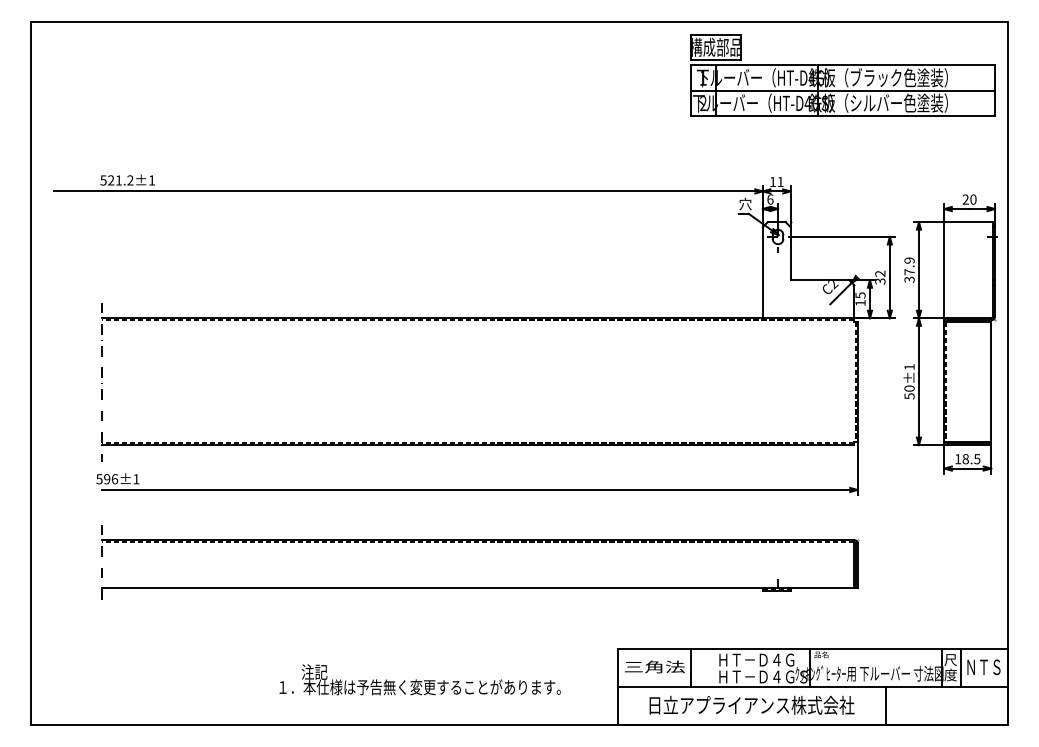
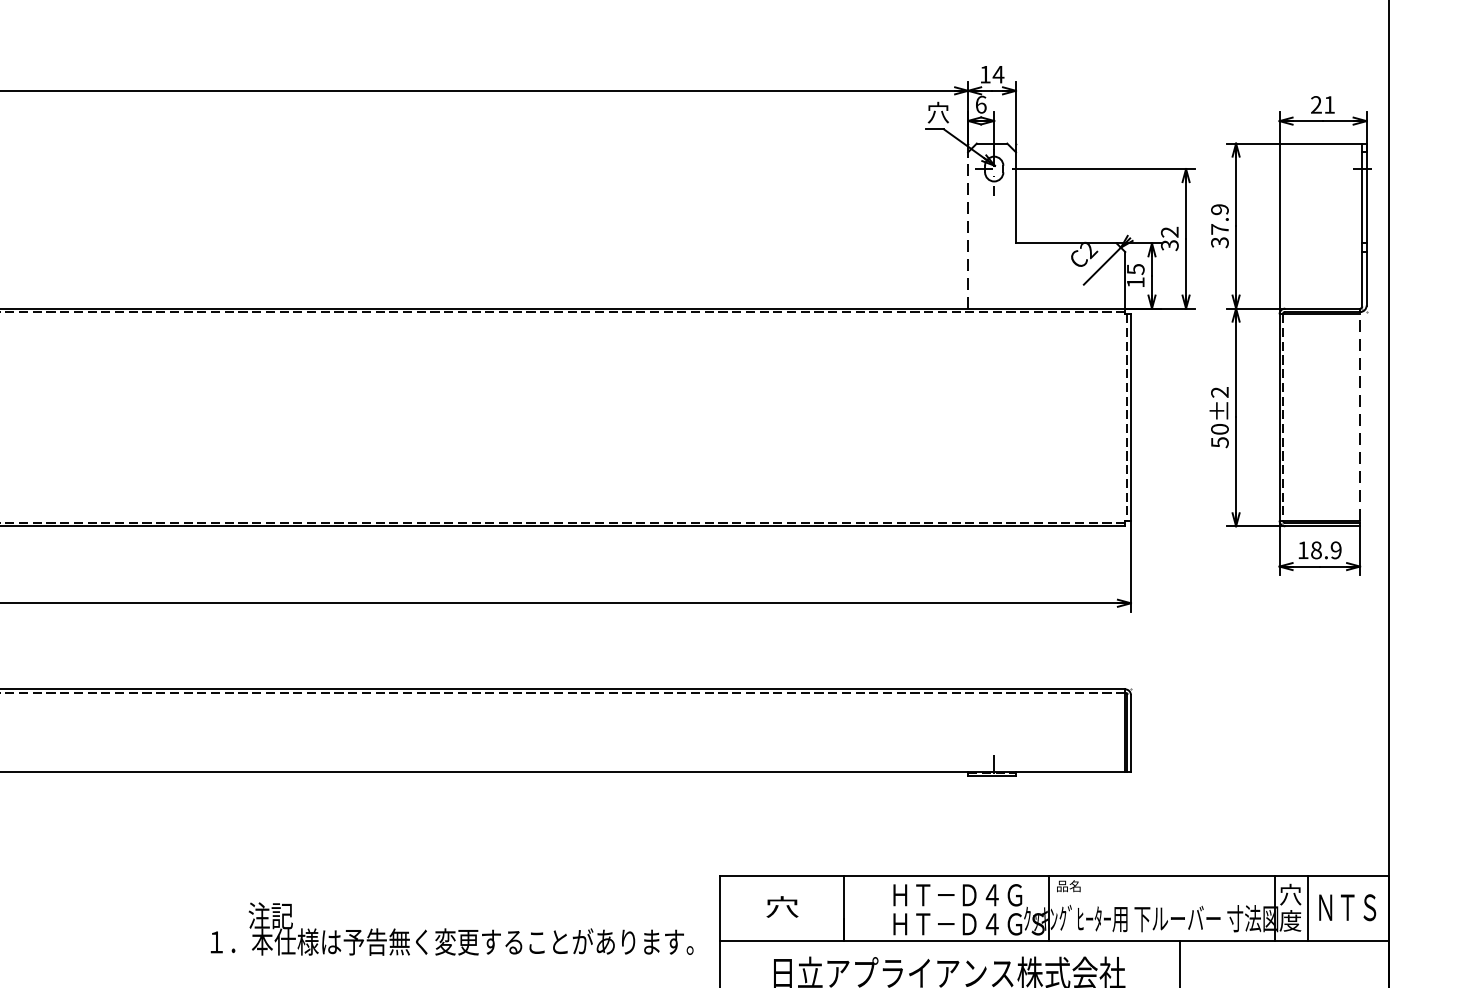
text: (780, 181) -> (998, 73), 11 -> 14
text: (973, 199) -> (1329, 104), 20 -> 21
line: (762, 272) -> (967, 230), solid -> dashed
text: (909, 367) -> (1219, 393), 50±1 -> 50±2
line: (991, 381) -> (1360, 417), solid -> dashed
text: (977, 459) -> (1336, 550), 18.5 -> 18.9
text: (950, 659) -> (1290, 894), 尺 -> 穴
text: (654, 666) -> (782, 906), 三角法 -> 穴
text: (419, 679) -> (450, 928), moved

